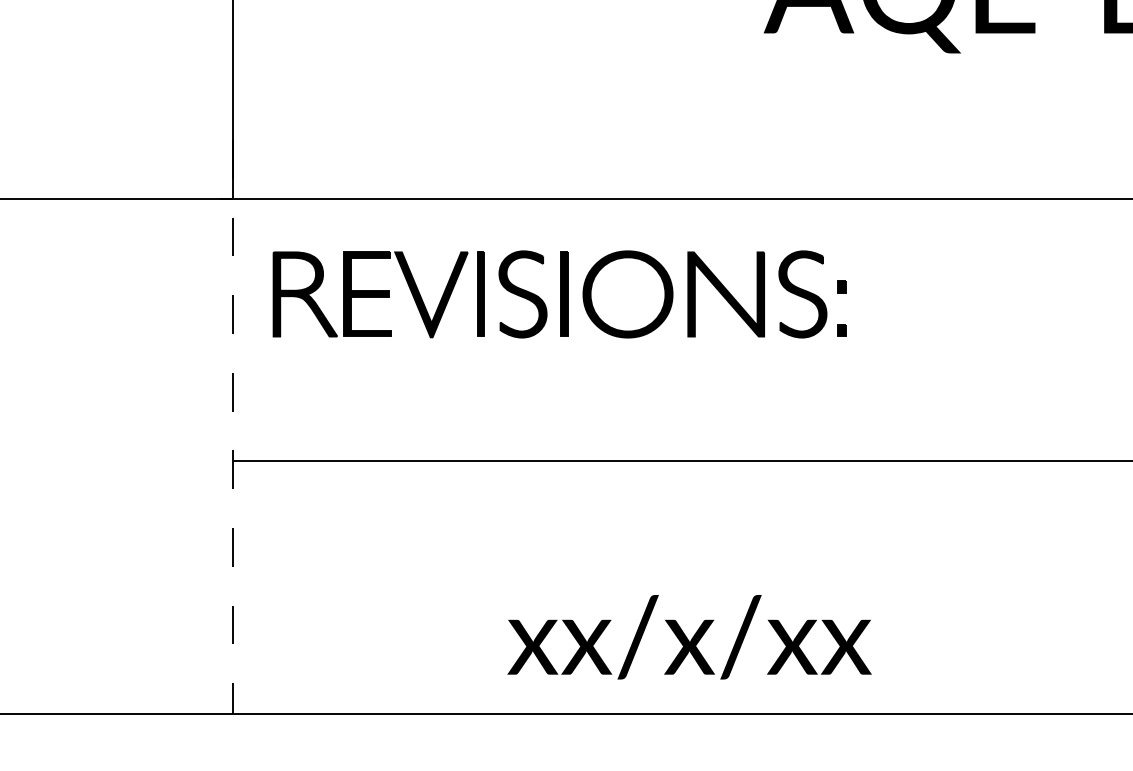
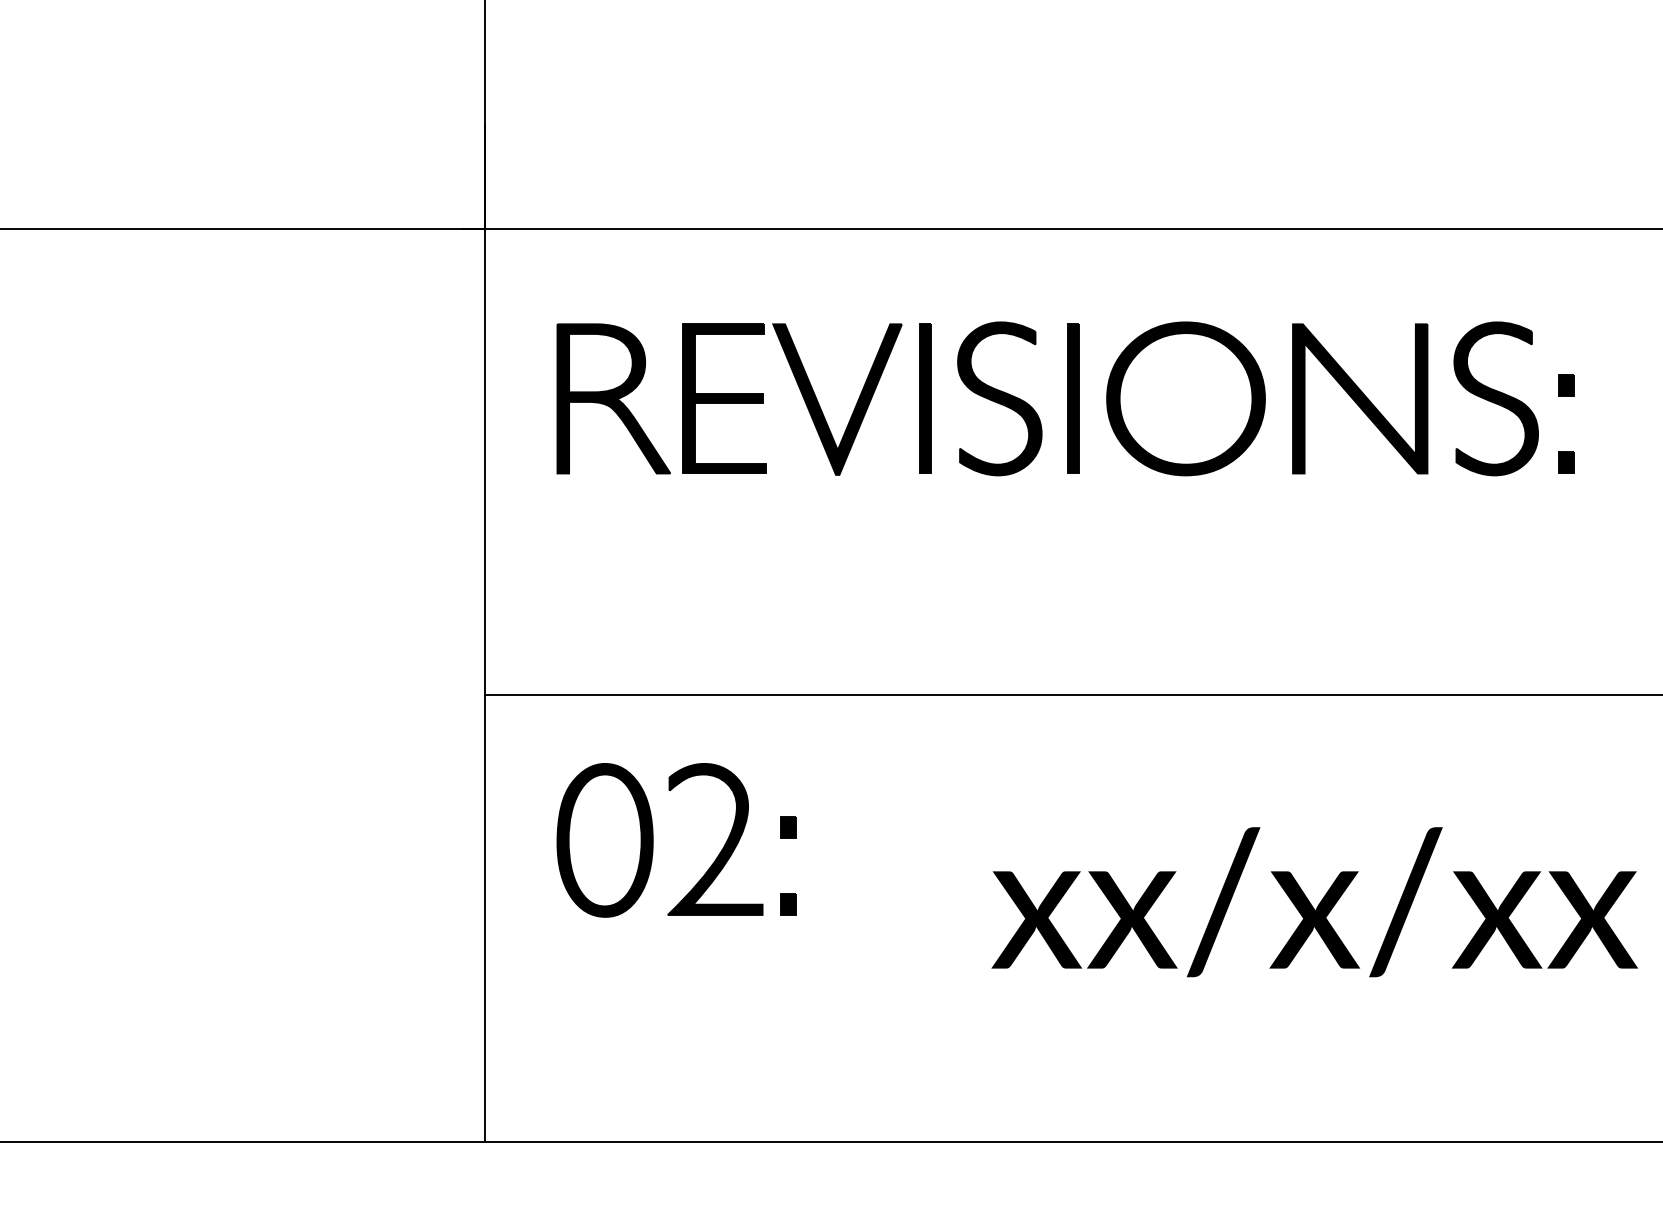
line: (232, 426) -> (484, 633), dashed -> solid
part: (328, 543) -> (654, 840), added
text: (689, 637) -> (1314, 902), moved

